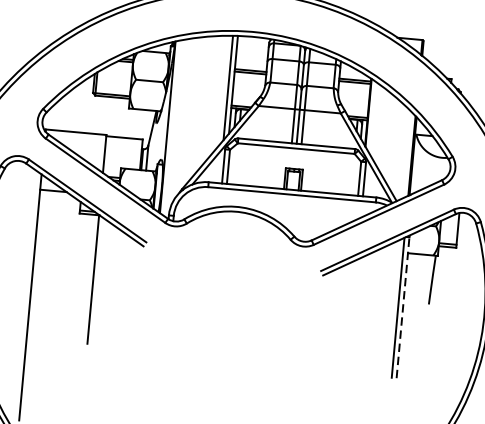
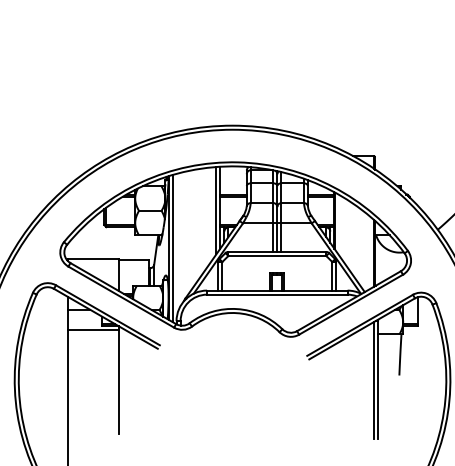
line: (171, 128) -> (172, 248), added
line: (67, 217) -> (92, 330), added
line: (403, 306) -> (378, 379), dashed -> solid

